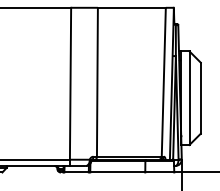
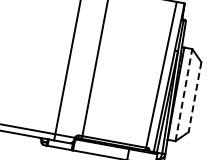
line: (189, 98) -> (183, 95), solid -> dashed
line: (200, 98) -> (194, 97), solid -> dashed

